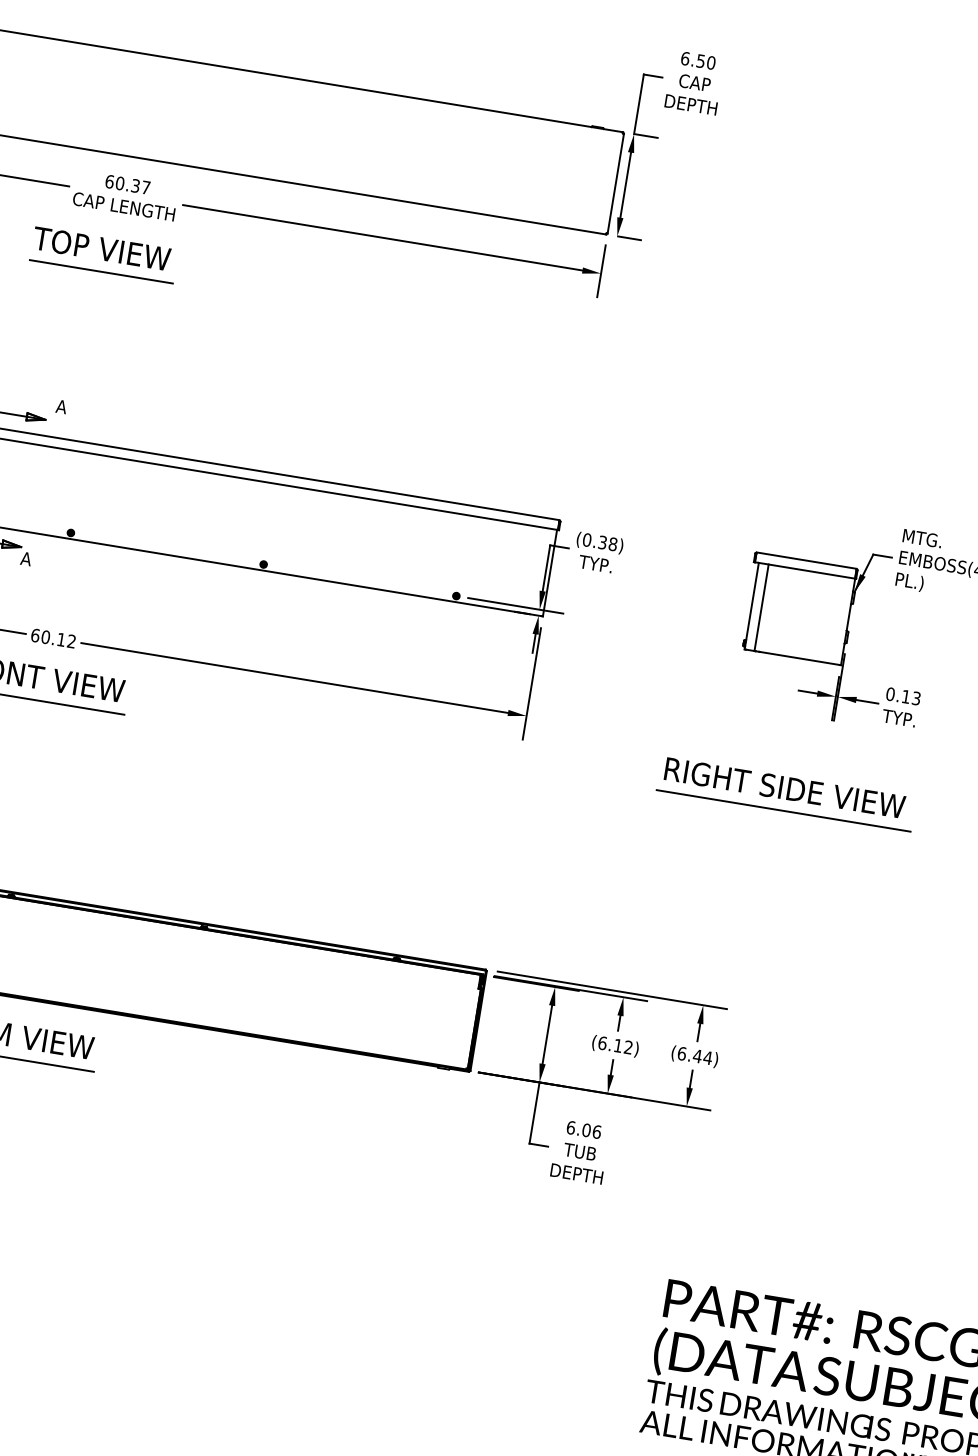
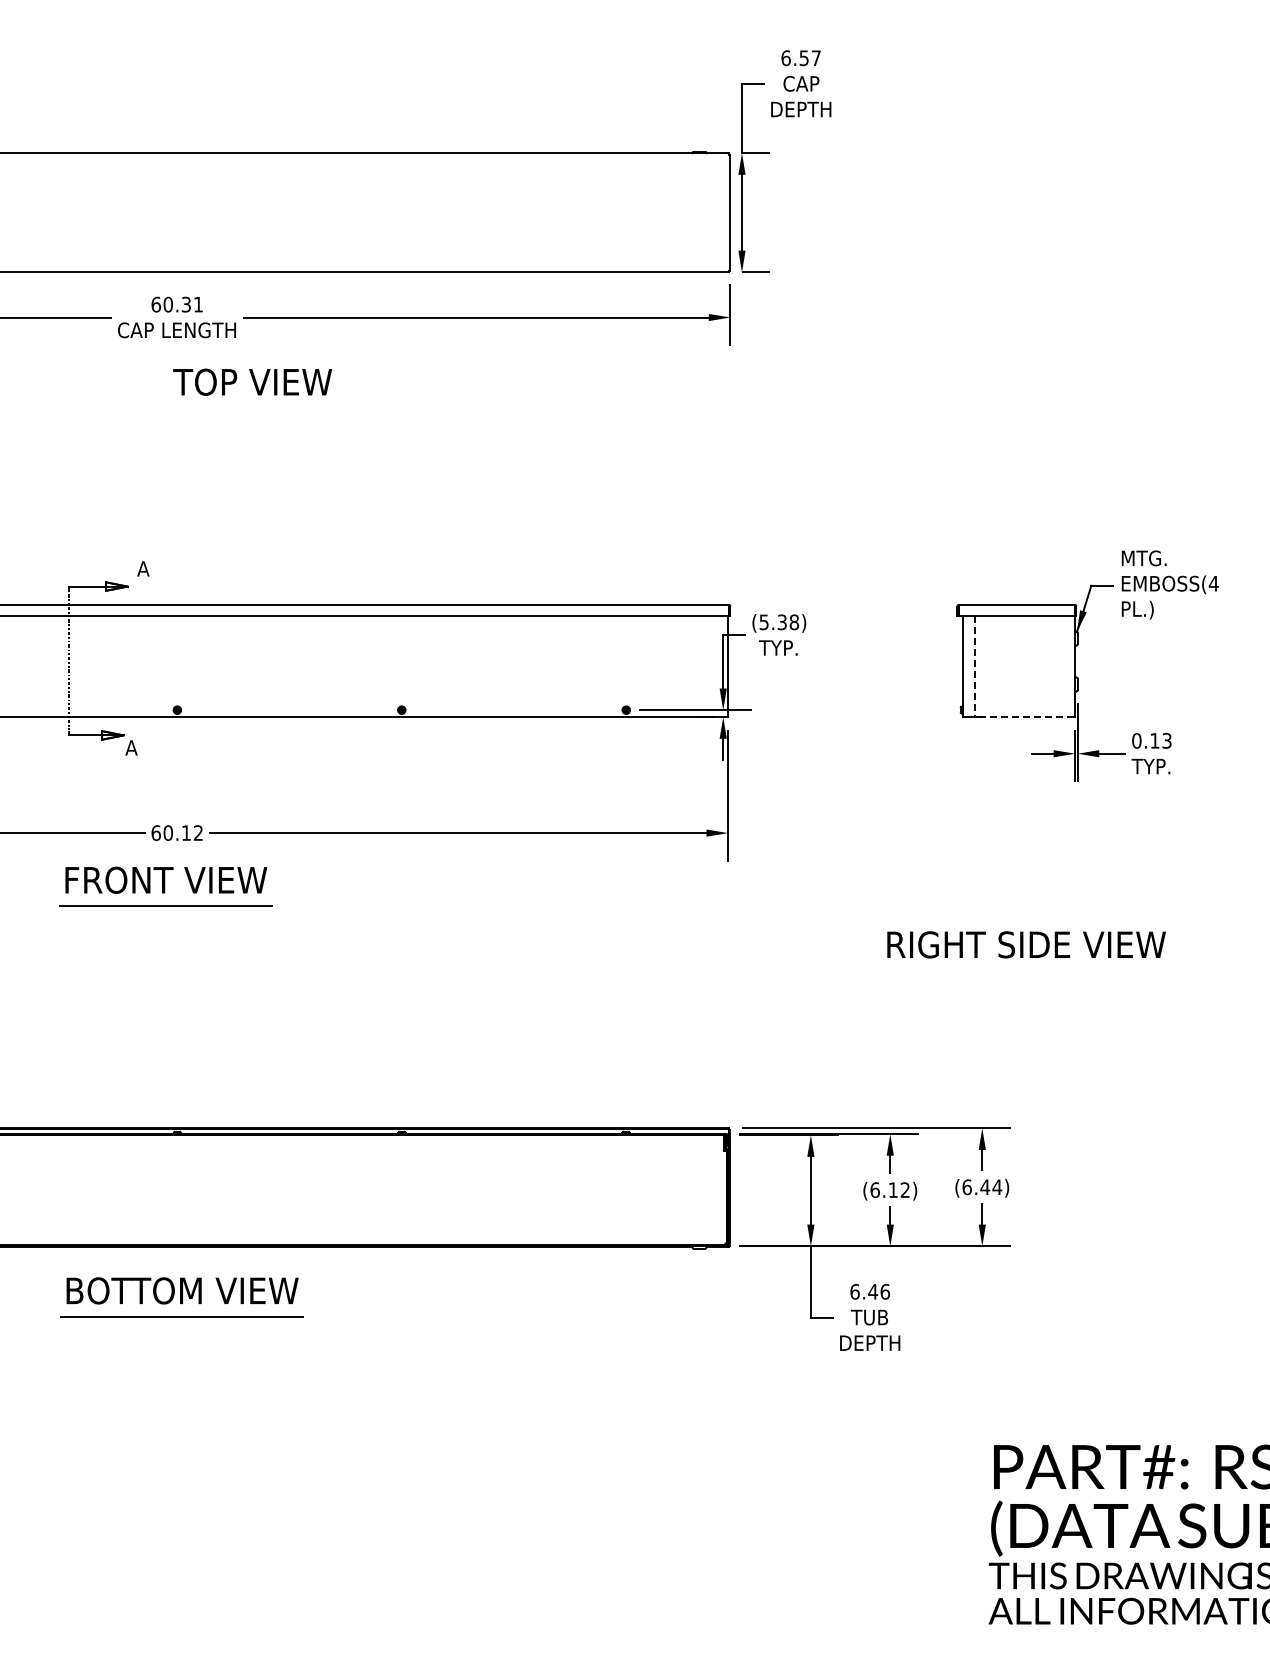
text: (711, 63) -> (816, 58), 6.50 -> 6.57
text: (146, 187) -> (198, 304), 60.37 -> 60.31
text: (101, 248) -> (252, 381), moved
line: (101, 271) -> (163, 408), removed
text: (586, 540) -> (763, 622), (0.38) -> (5.38)
line: (761, 608) -> (974, 667), solid -> dashed
line: (799, 658) -> (1026, 717), solid -> dashed
text: (784, 787) -> (1026, 944), moved
line: (783, 810) -> (1036, 892), removed
text: (586, 1130) -> (873, 1291), 6.06 -> 6.46

